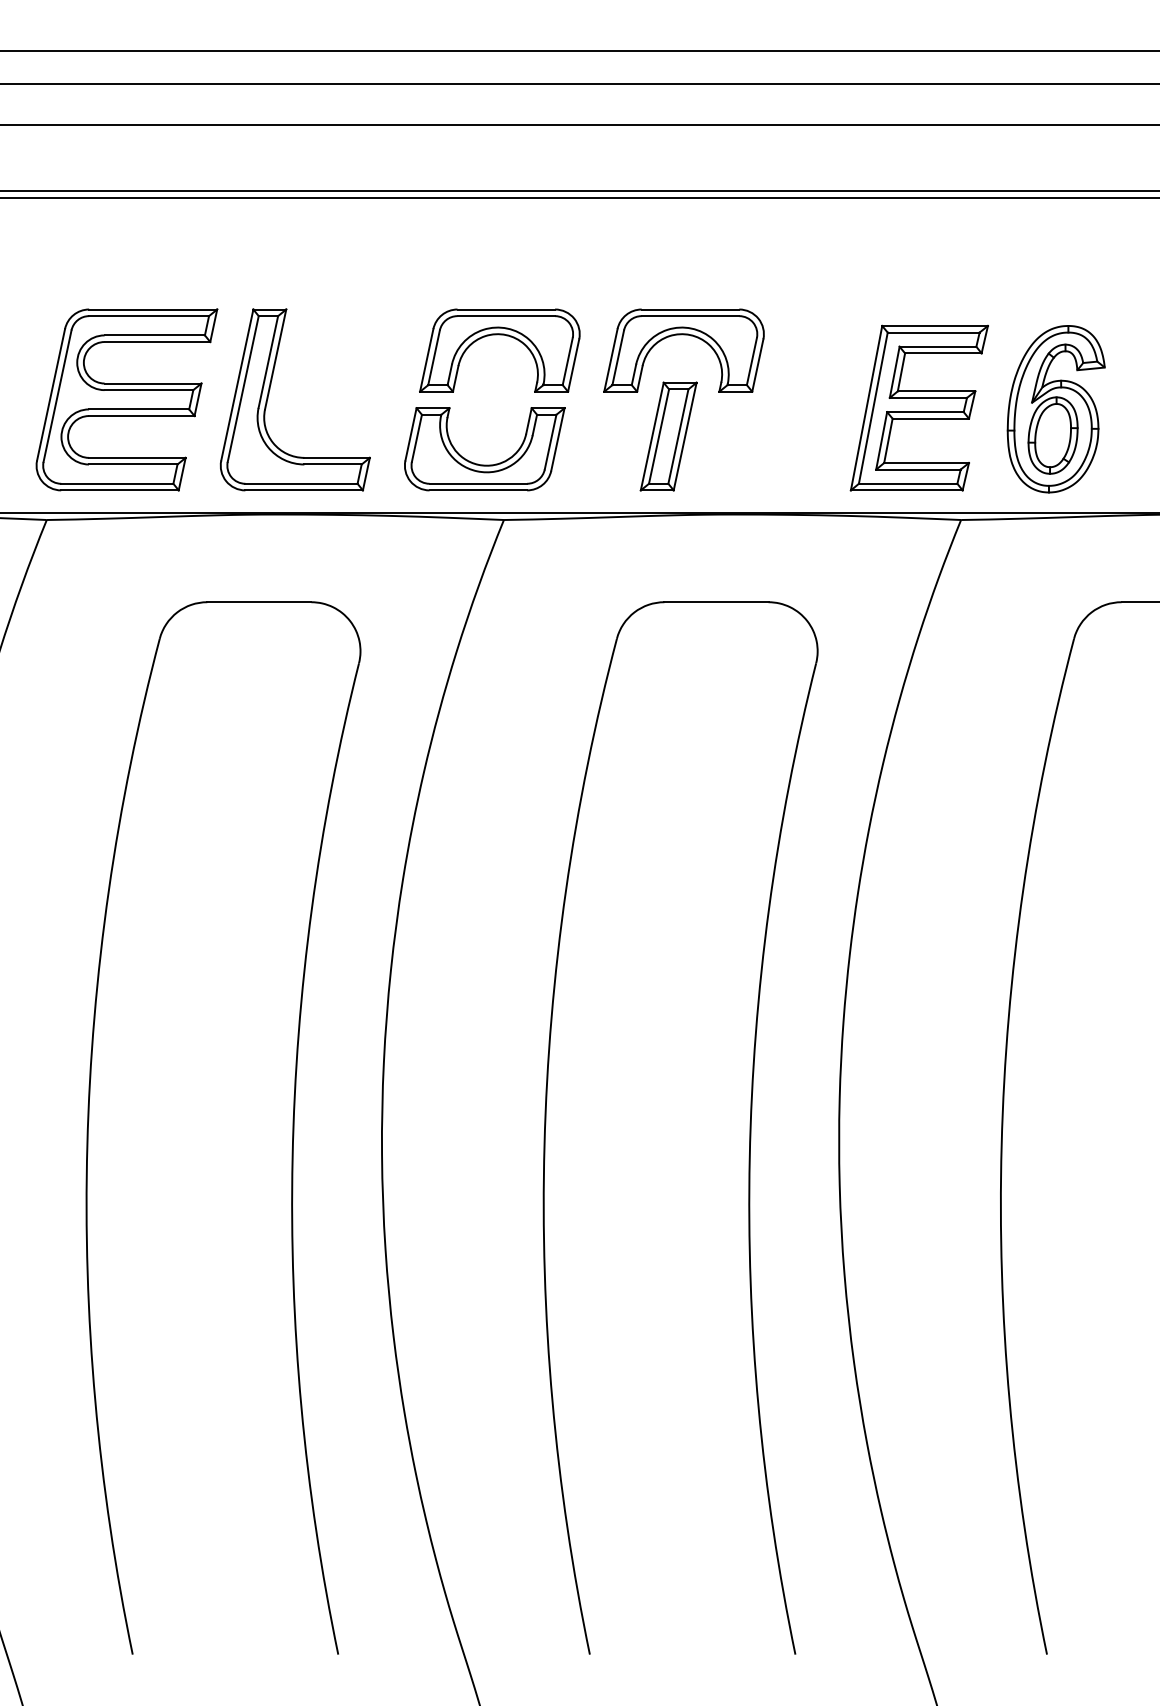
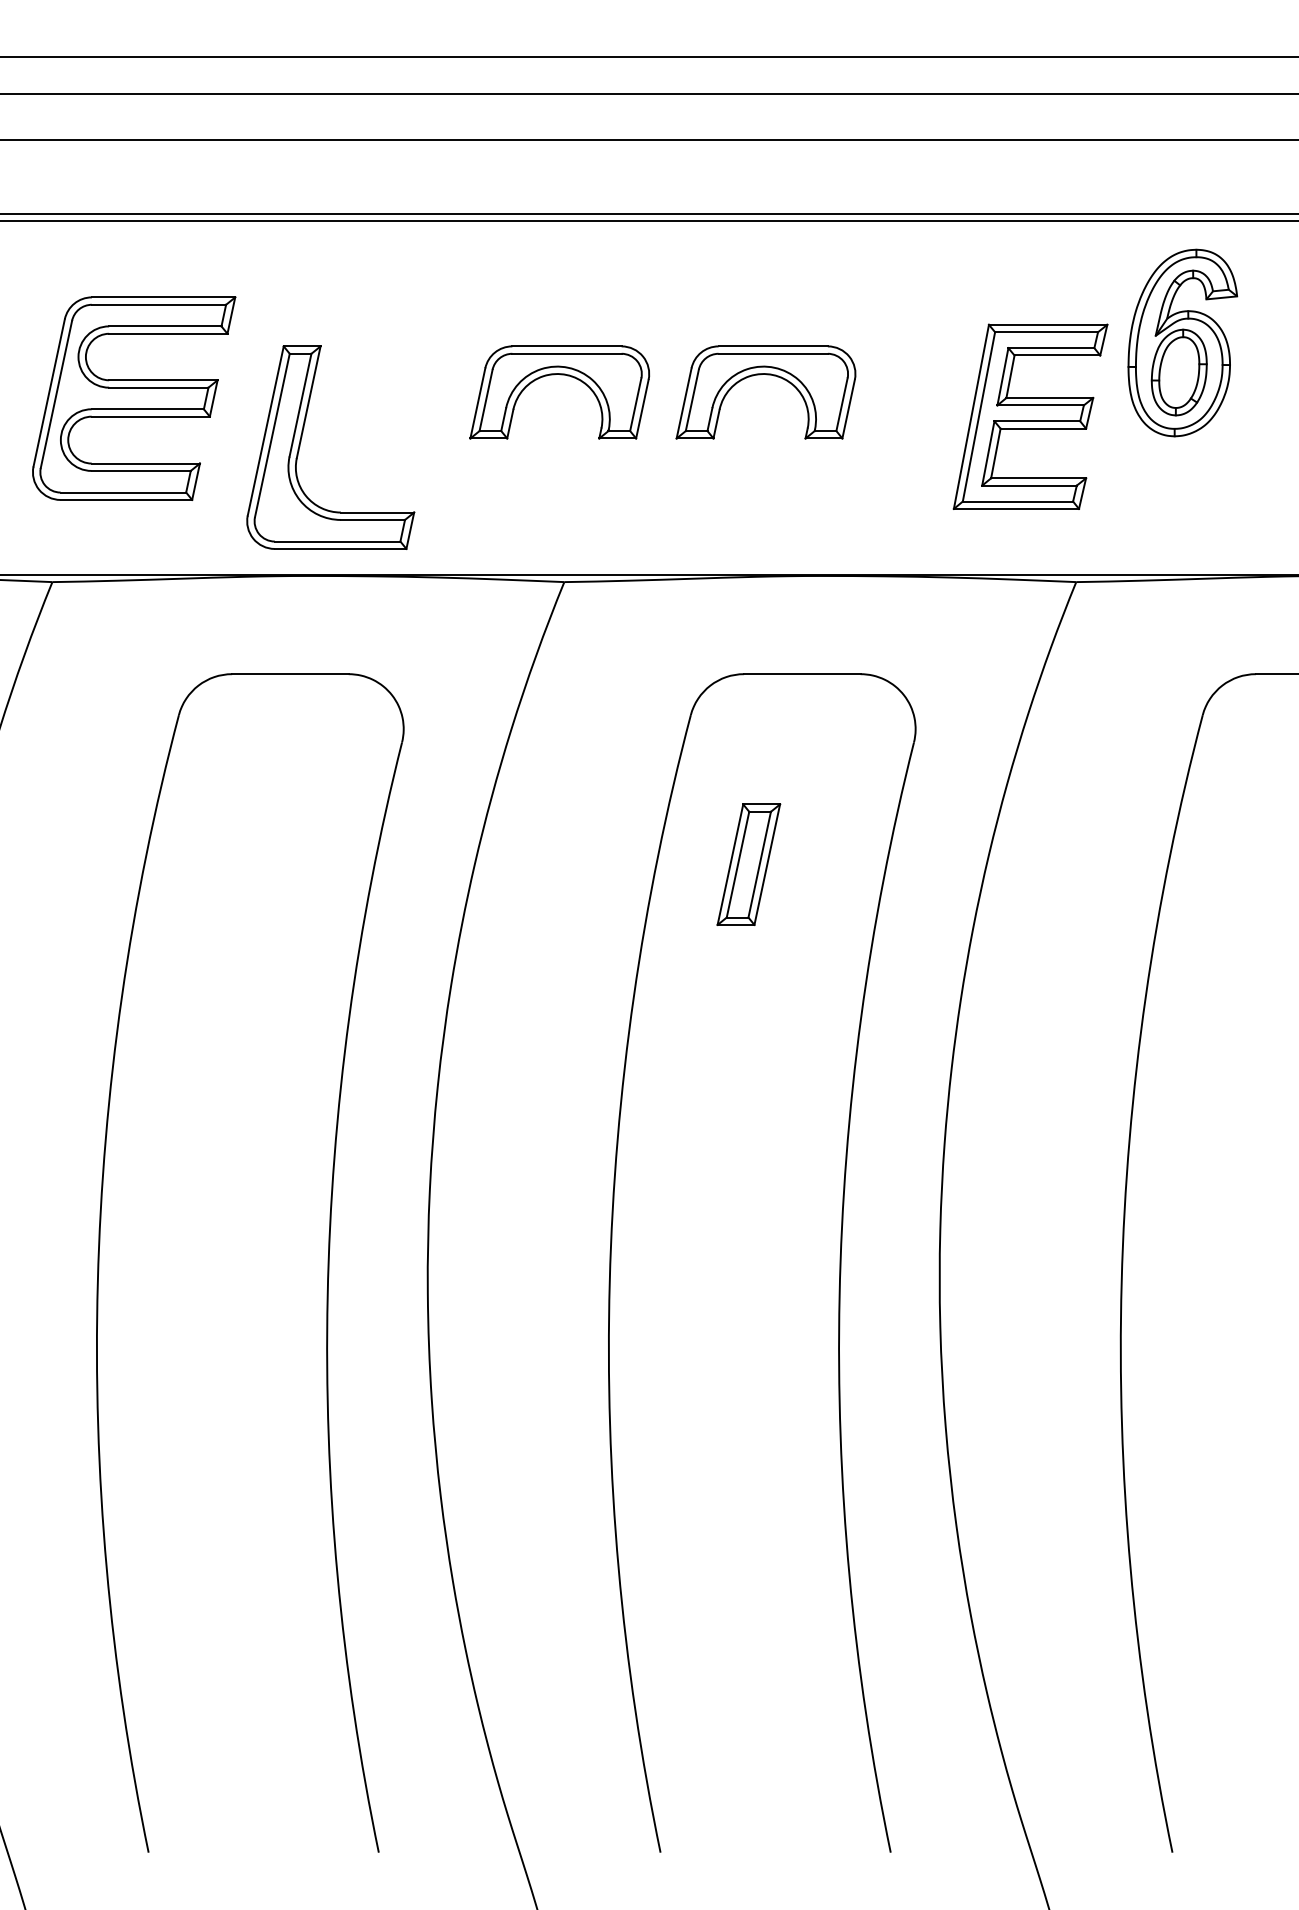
part: (127, 399) -> (134, 398), moved
part: (919, 407) -> (1030, 416), moved
part: (1055, 408) -> (1182, 342), moved
part: (668, 436) -> (748, 864), moved
part: (480, 464) -> (538, 519), removed

